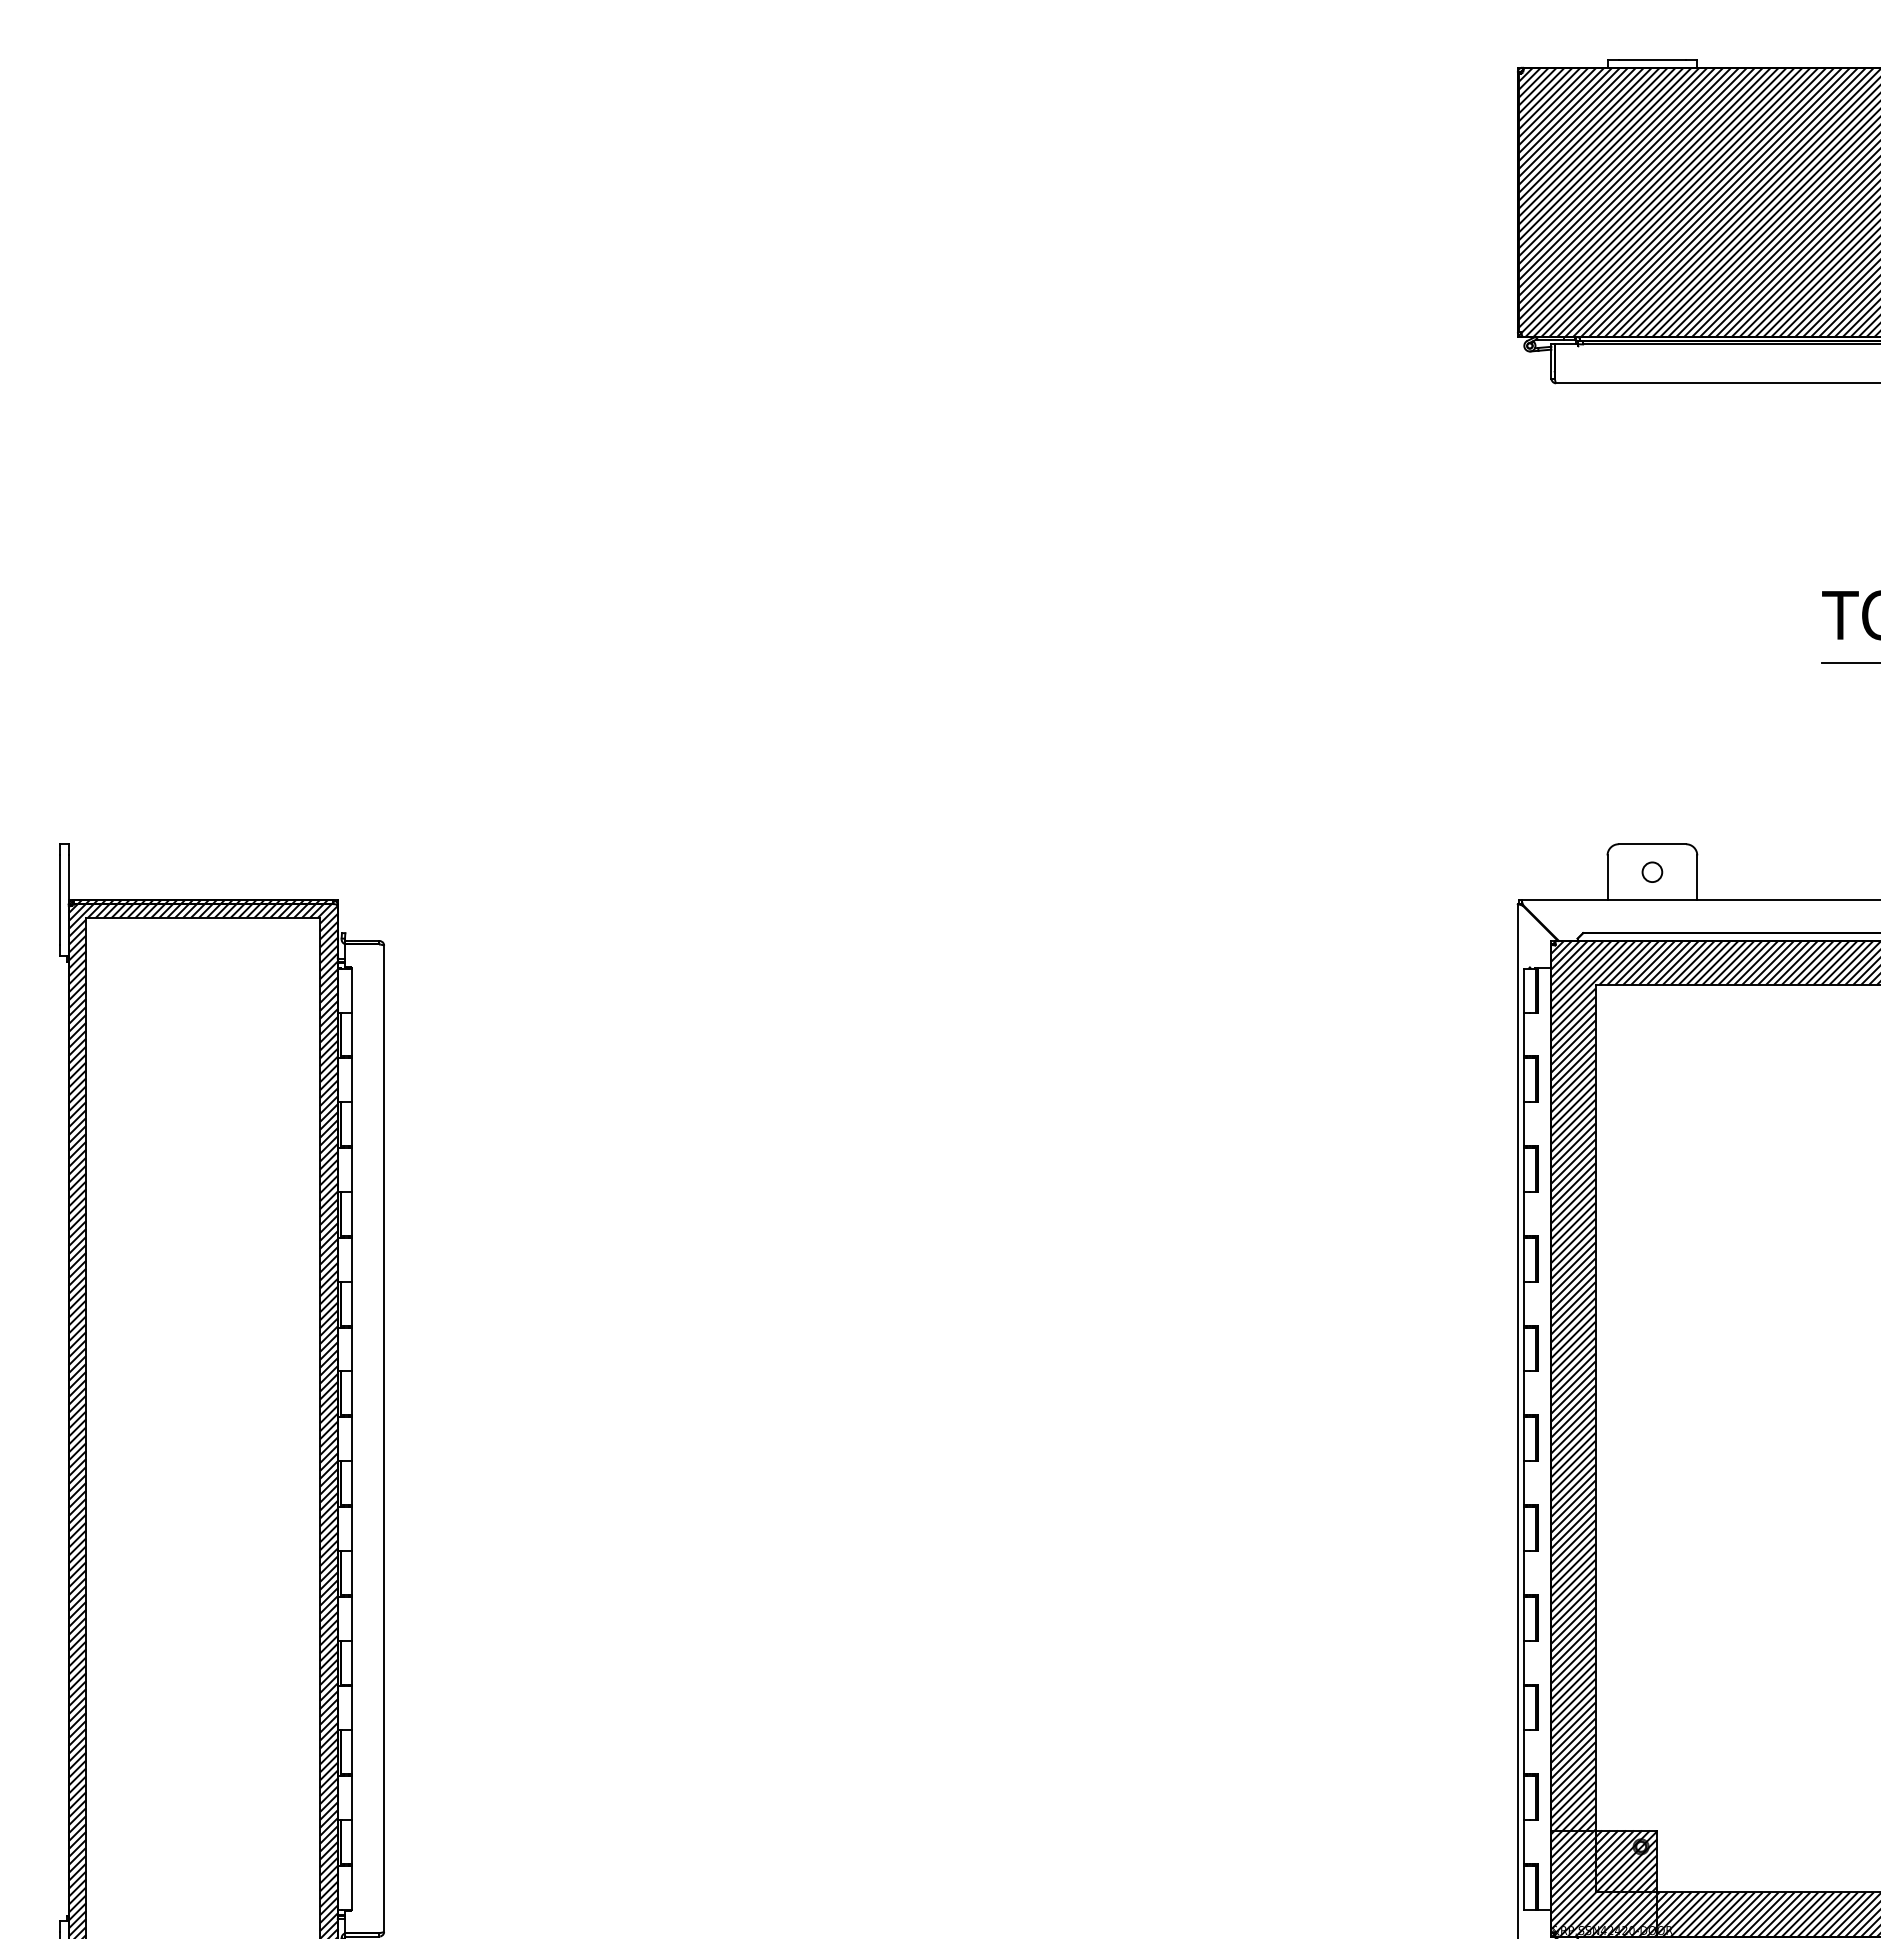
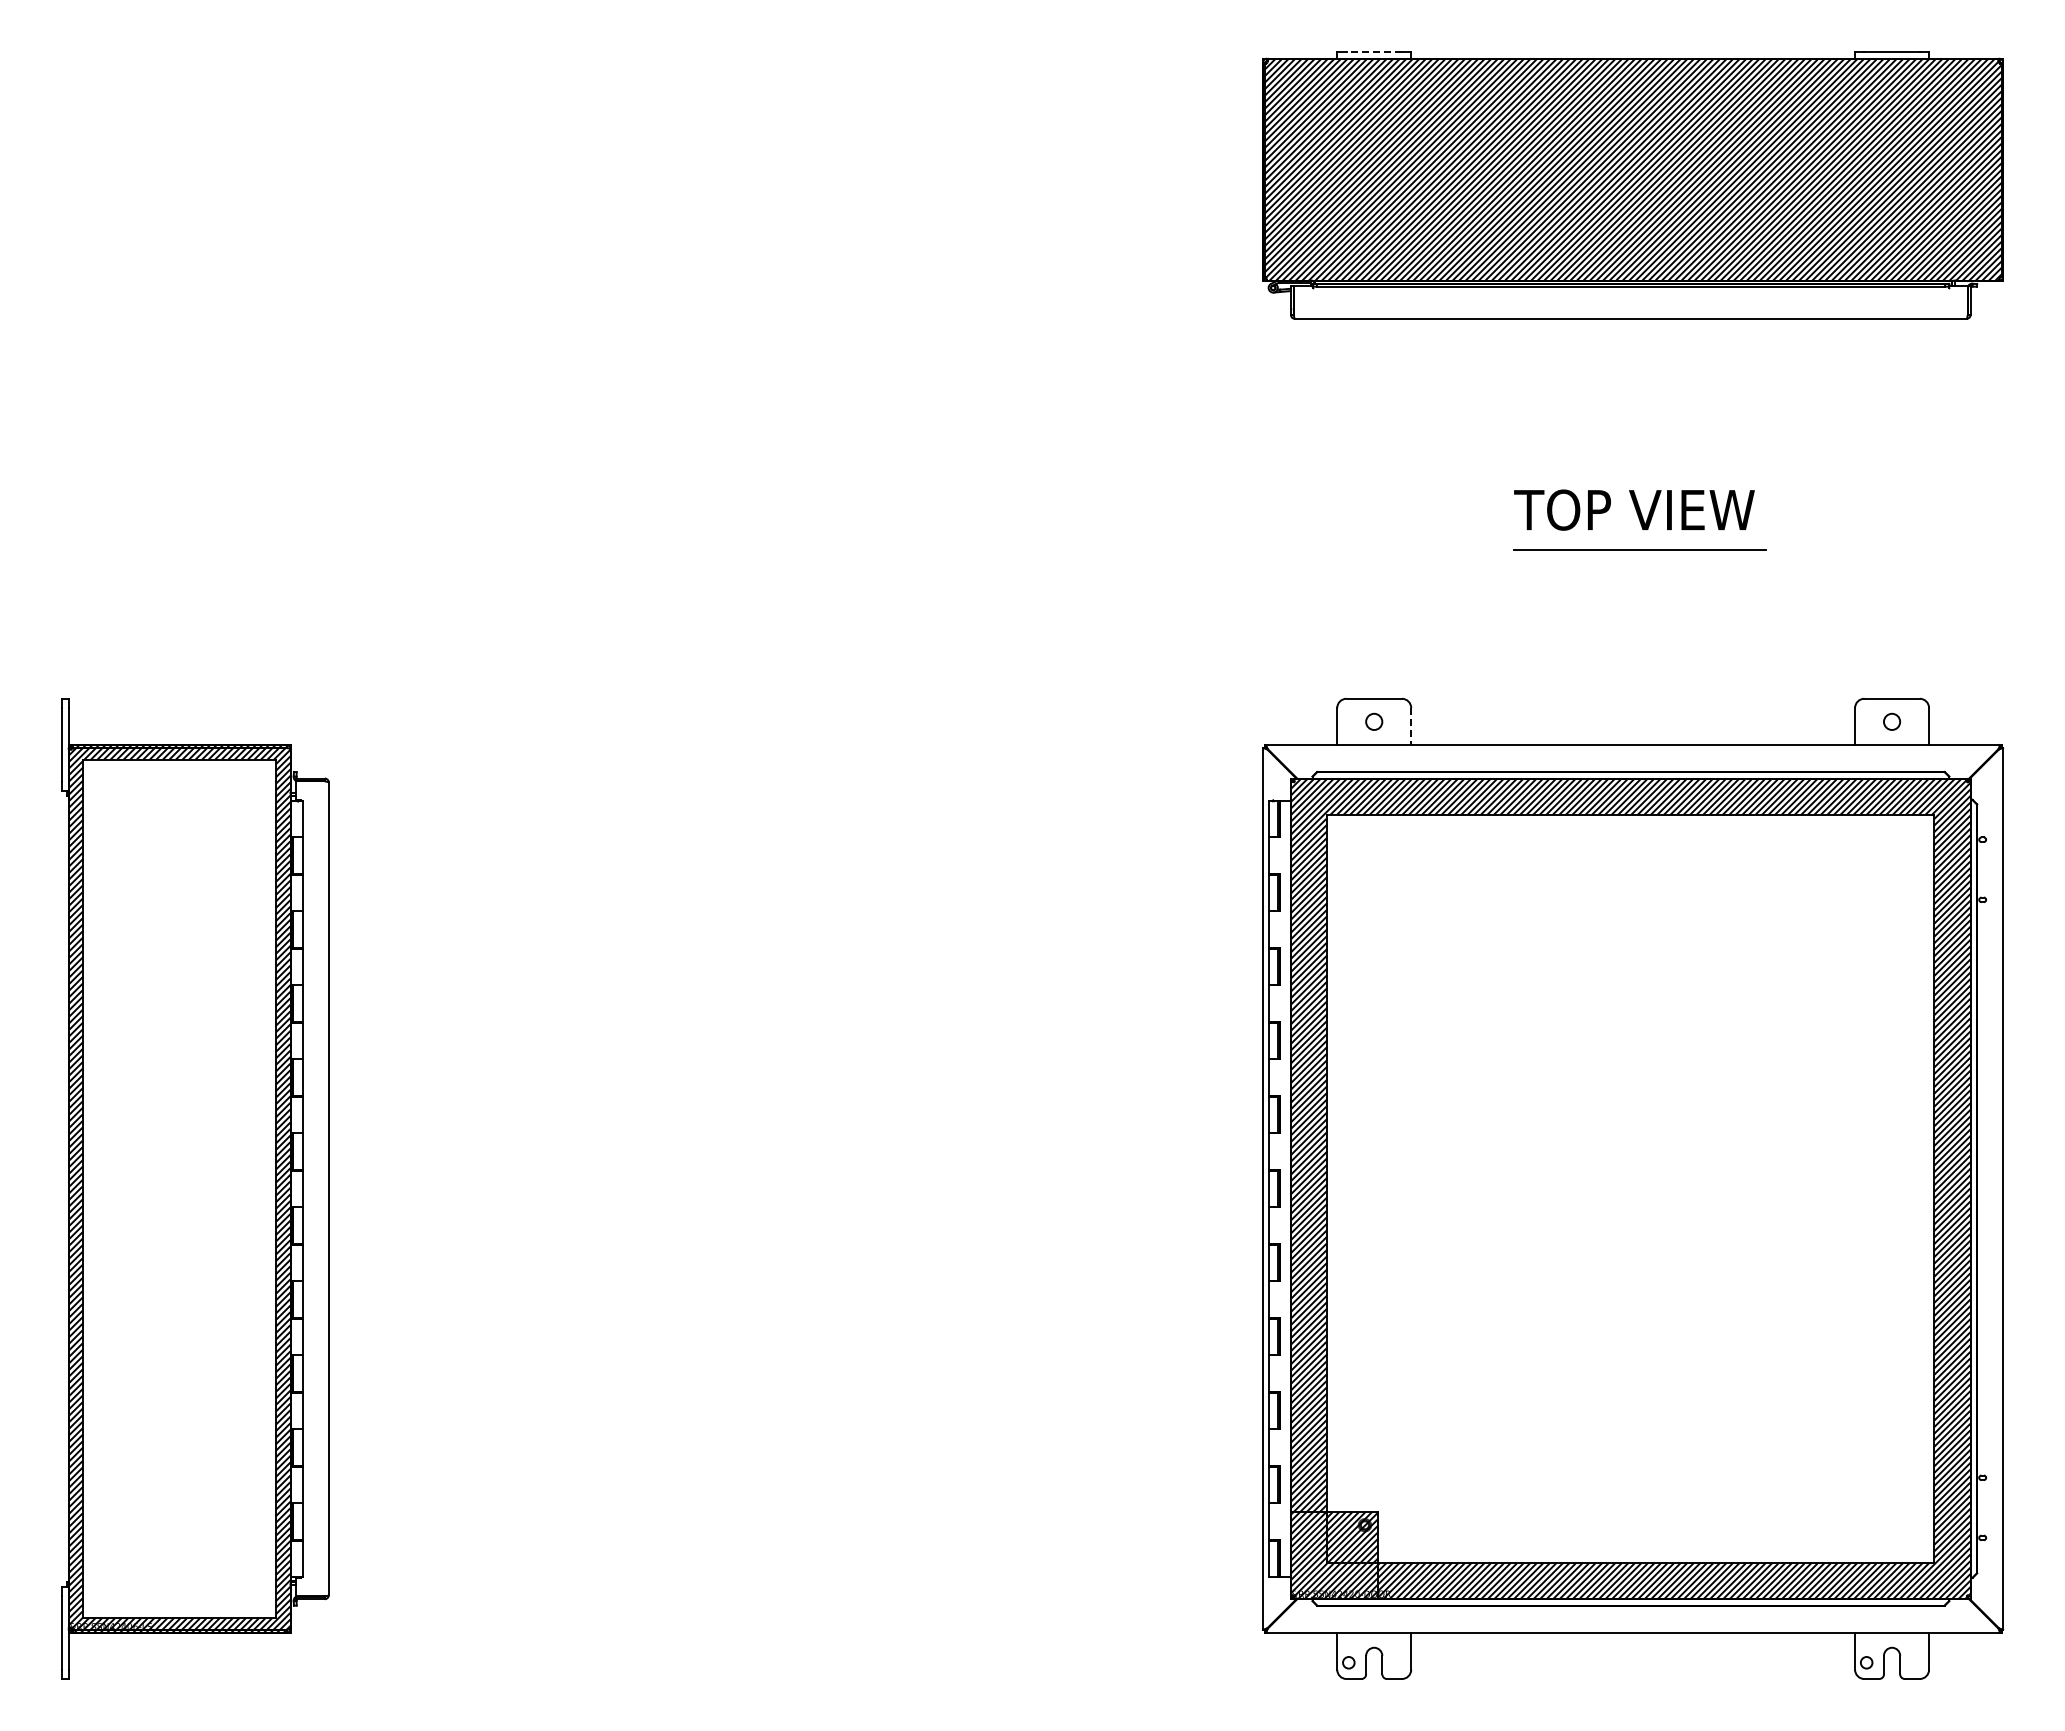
line: (1652, 59) -> (1374, 51), solid -> dashed
line: (1697, 879) -> (1411, 727), solid -> dashed

